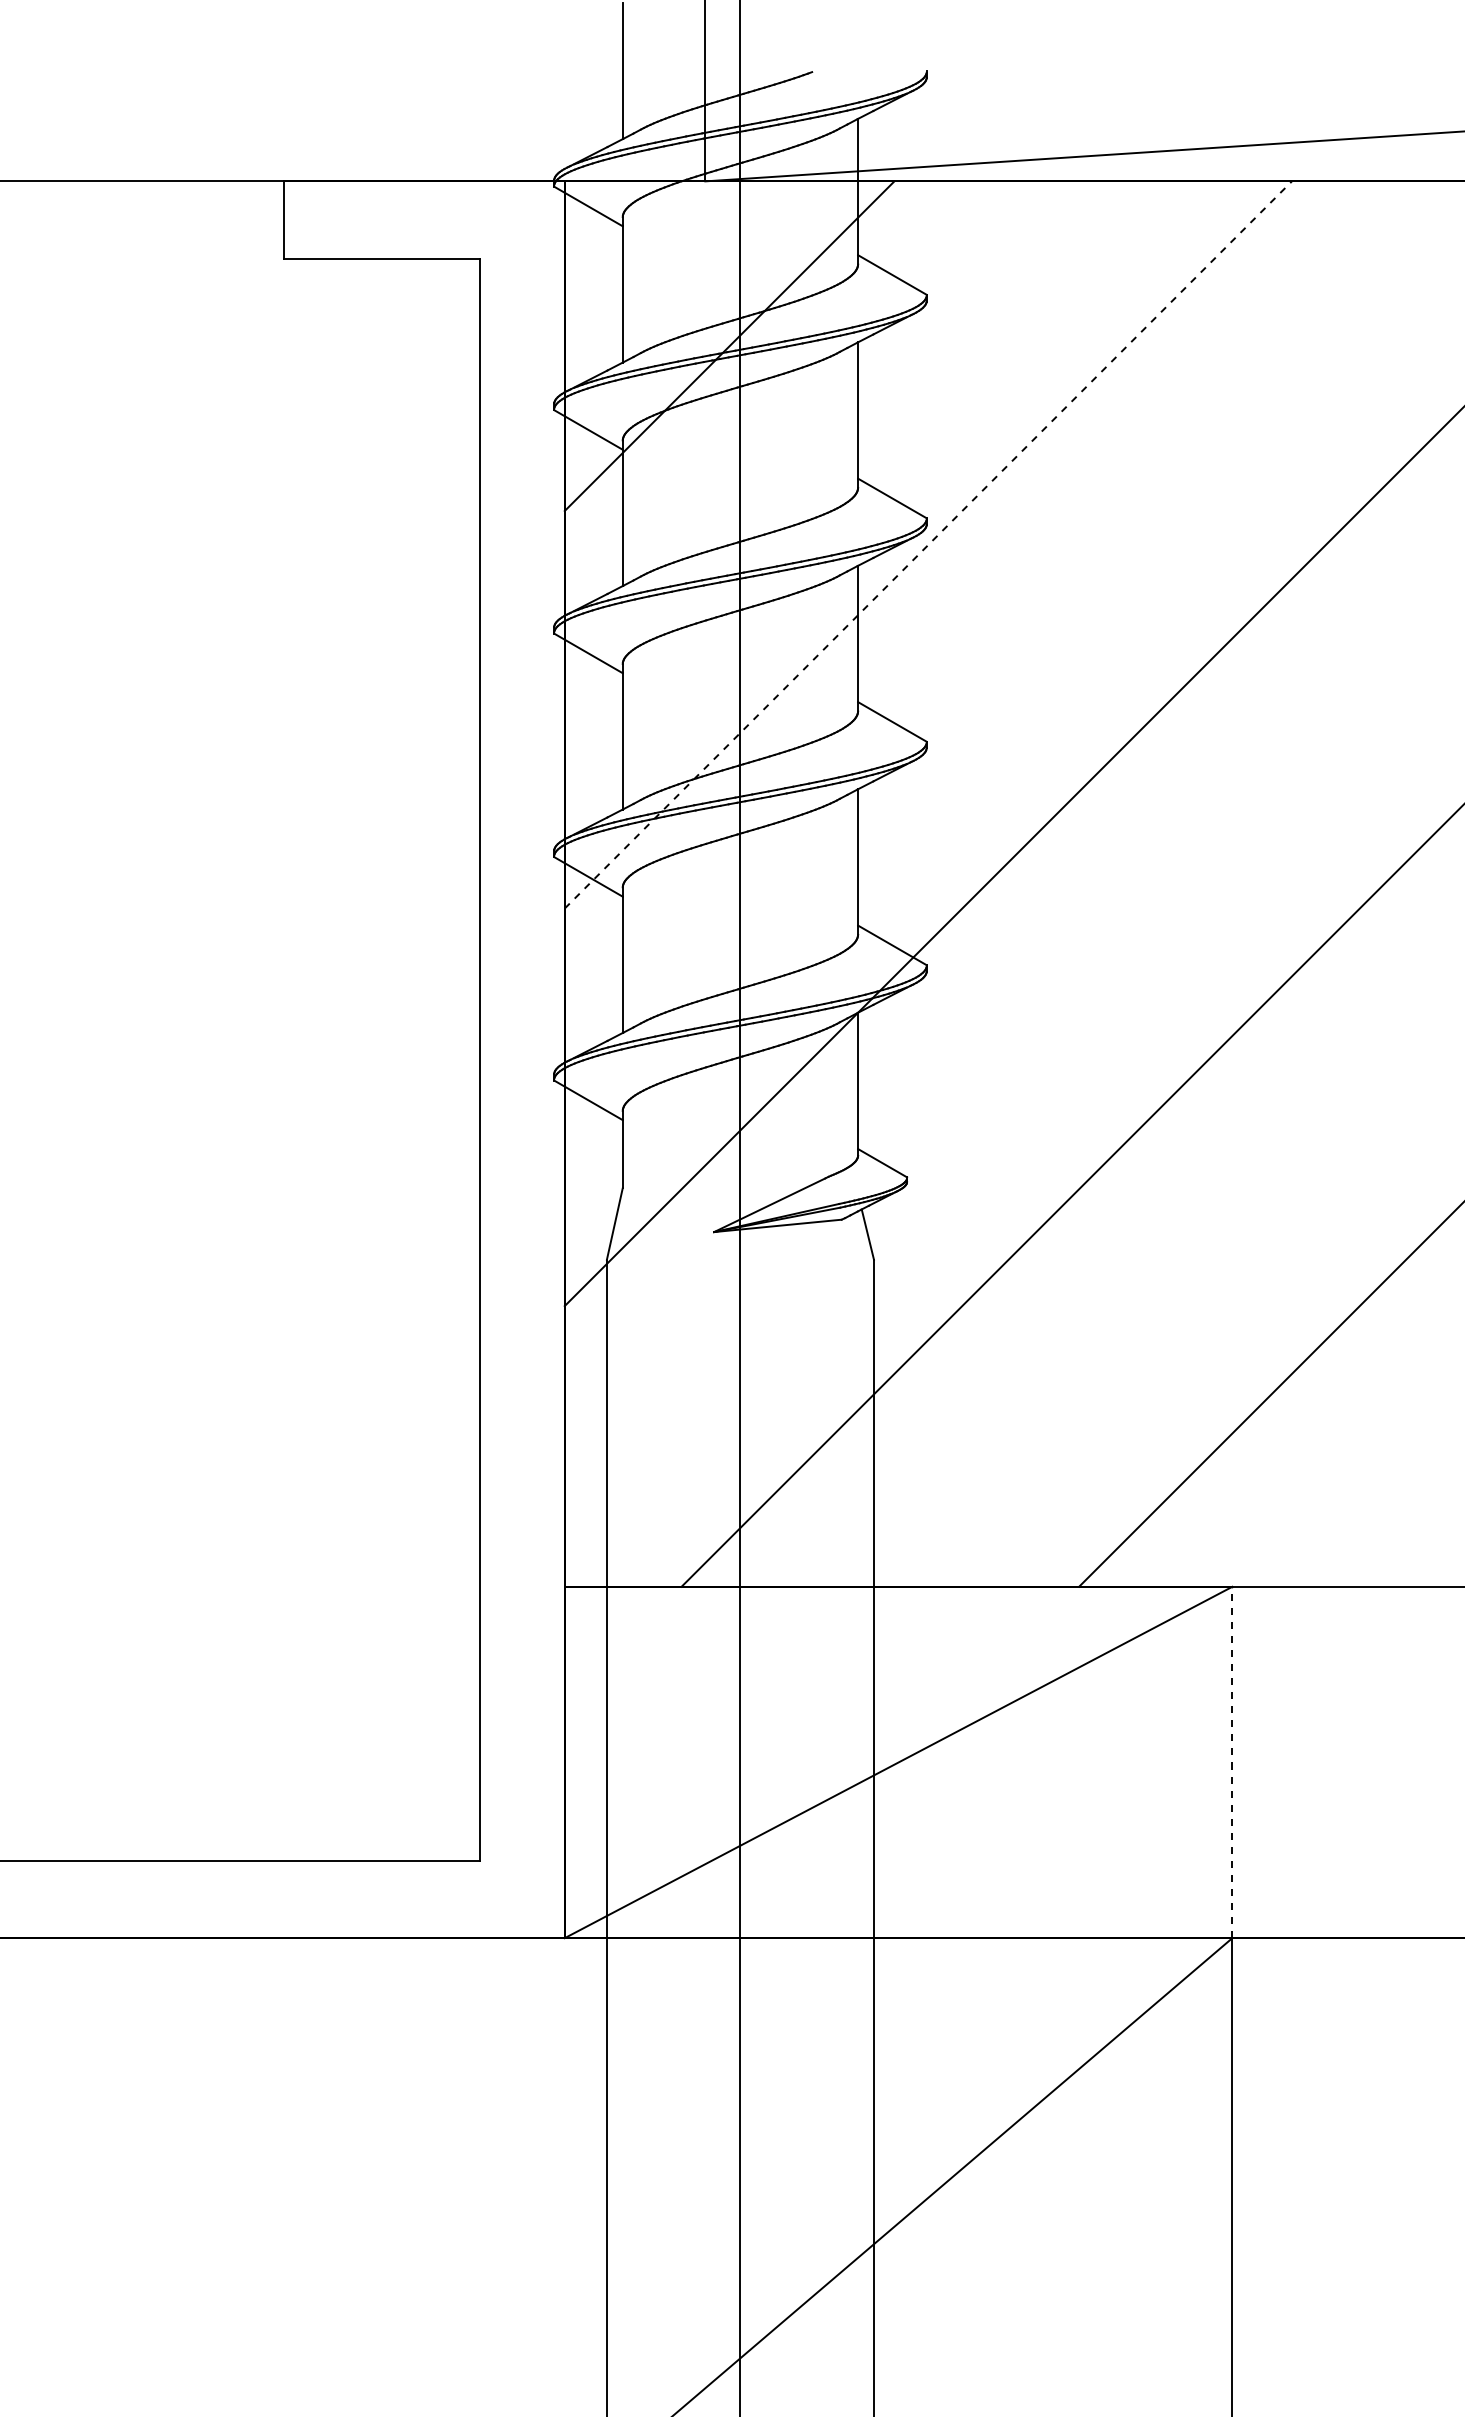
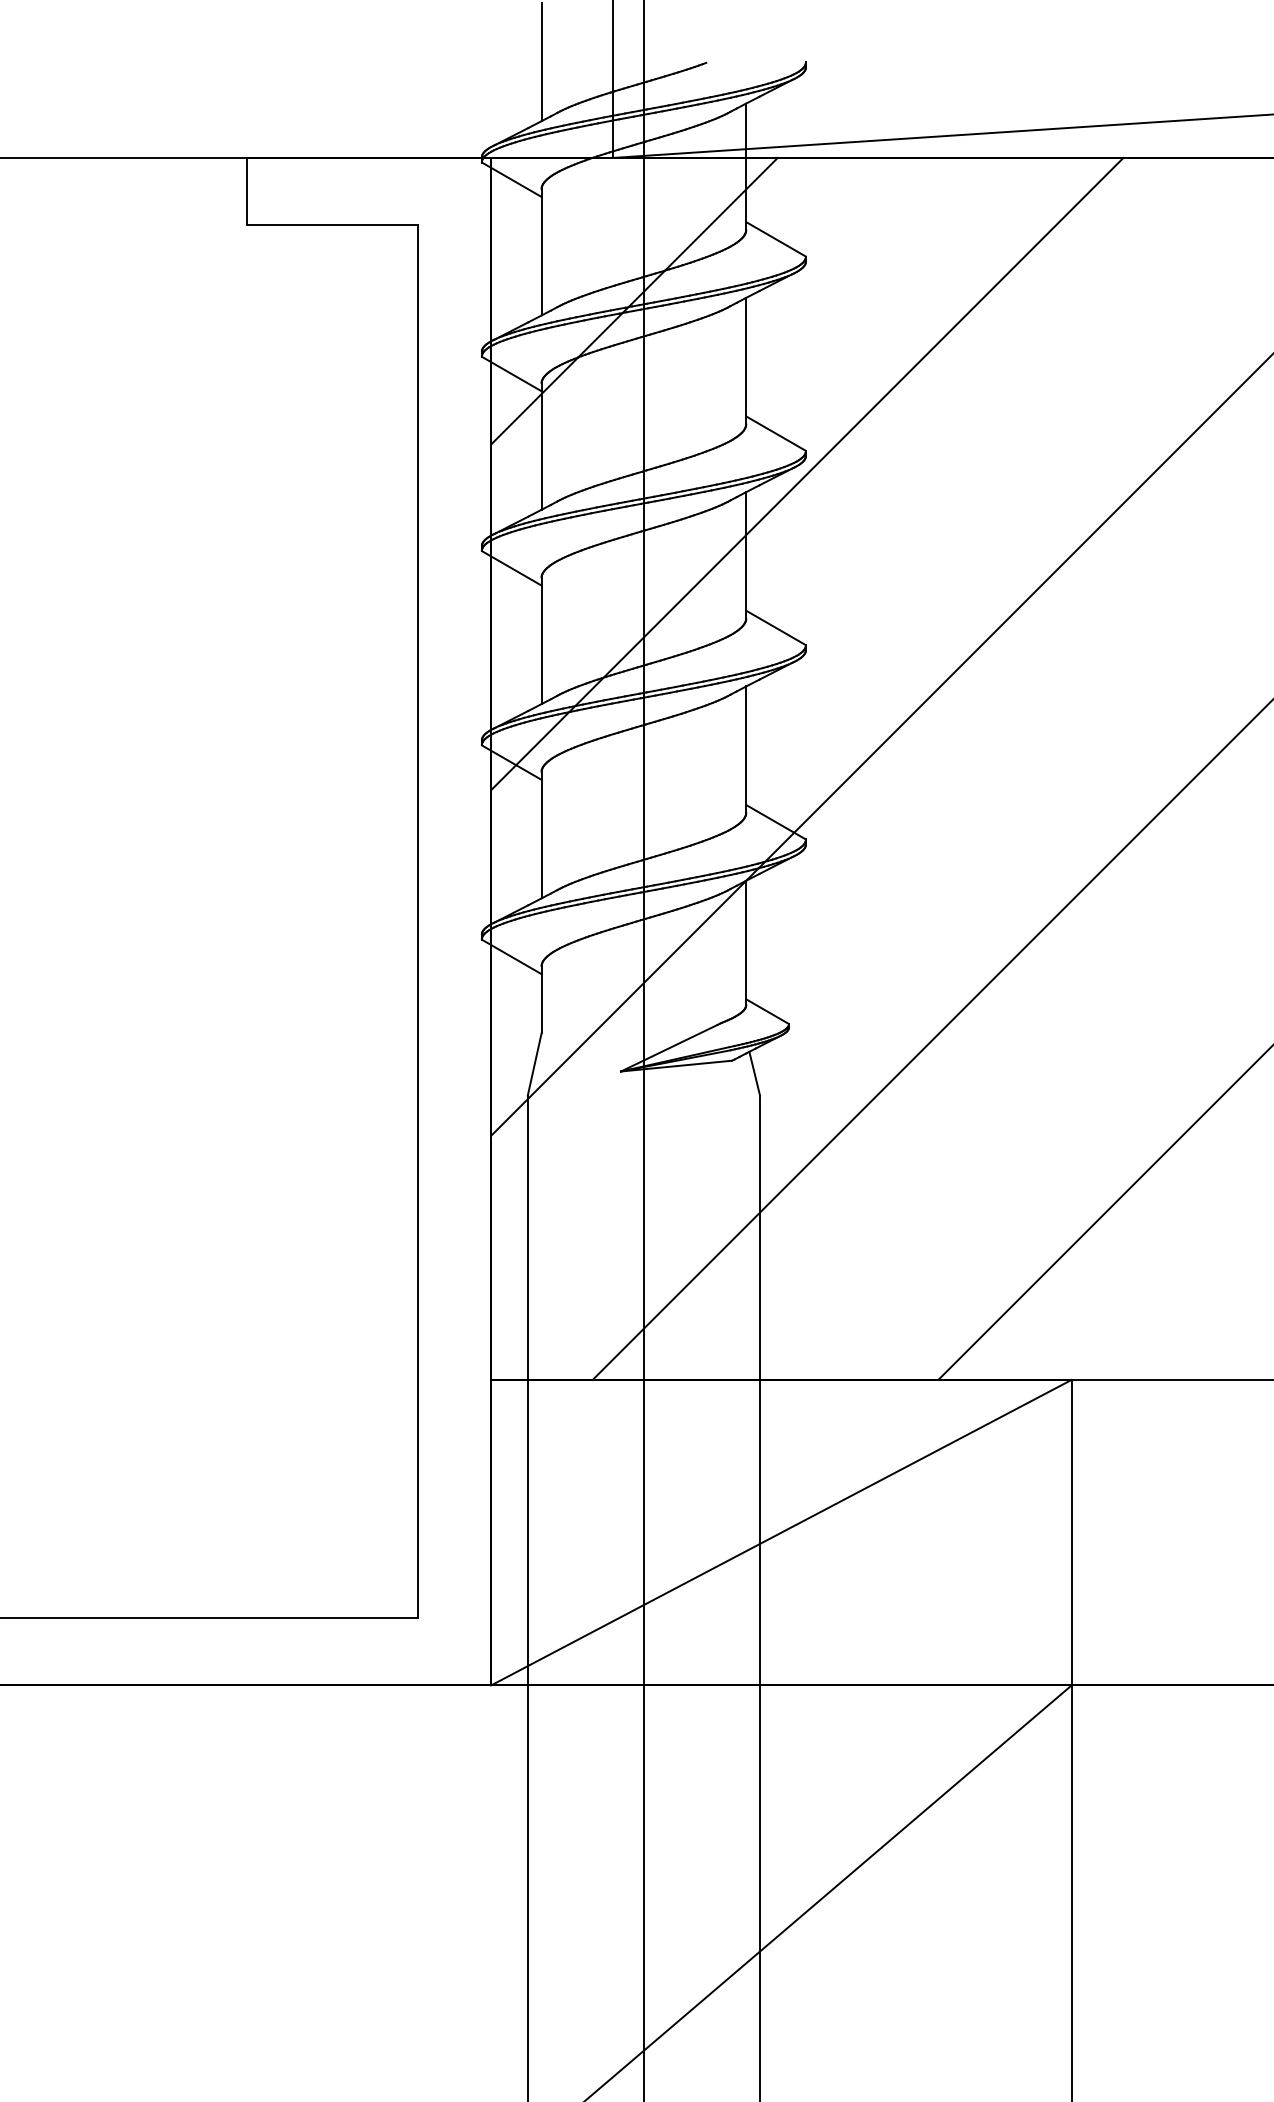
line: (928, 544) -> (807, 473), dashed -> solid
line: (1232, 1762) -> (1071, 1532), dashed -> solid

